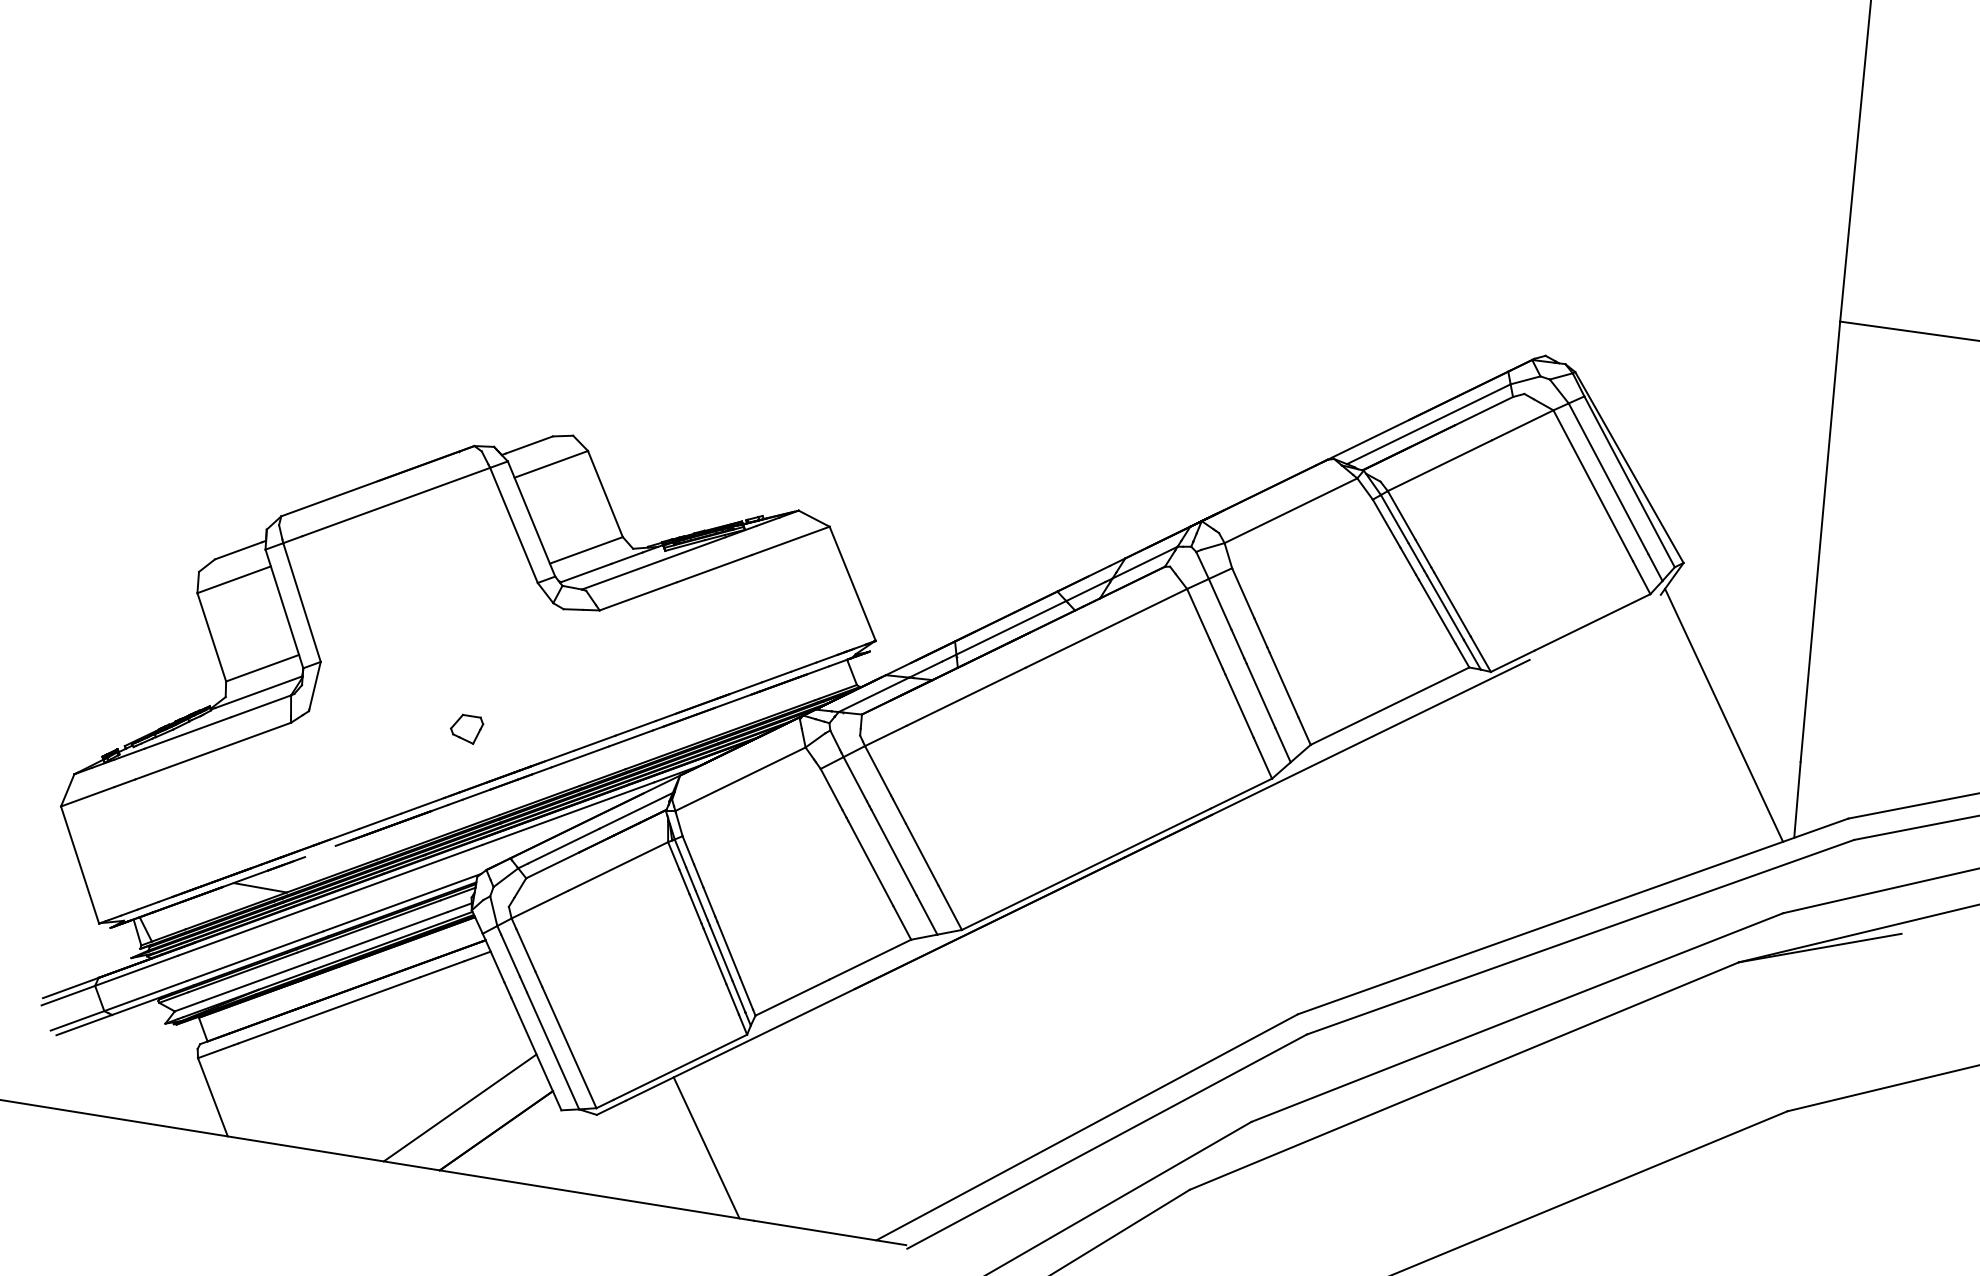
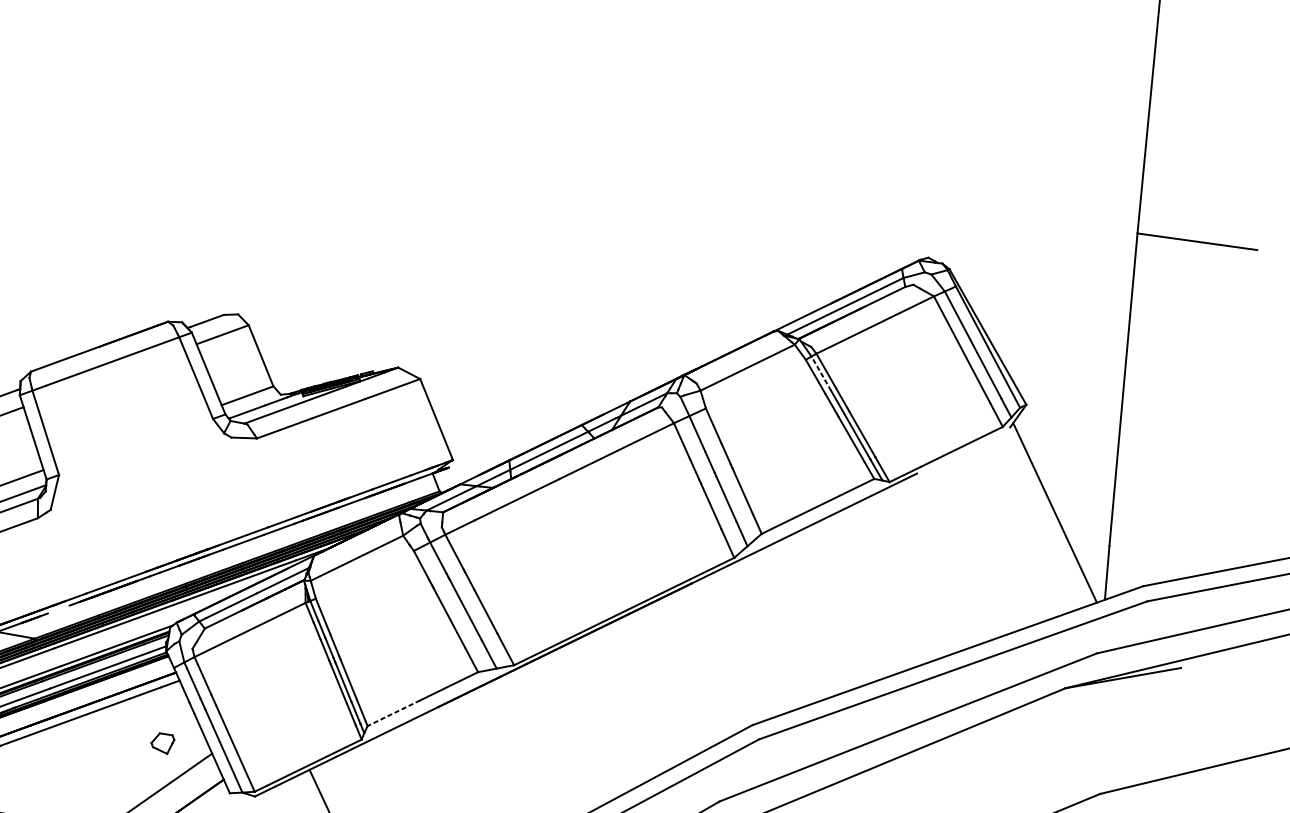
line: (1394, 519) -> (821, 373), solid -> dashed
part: (467, 728) -> (163, 742), moved
line: (792, 997) -> (393, 713), solid -> dashed

